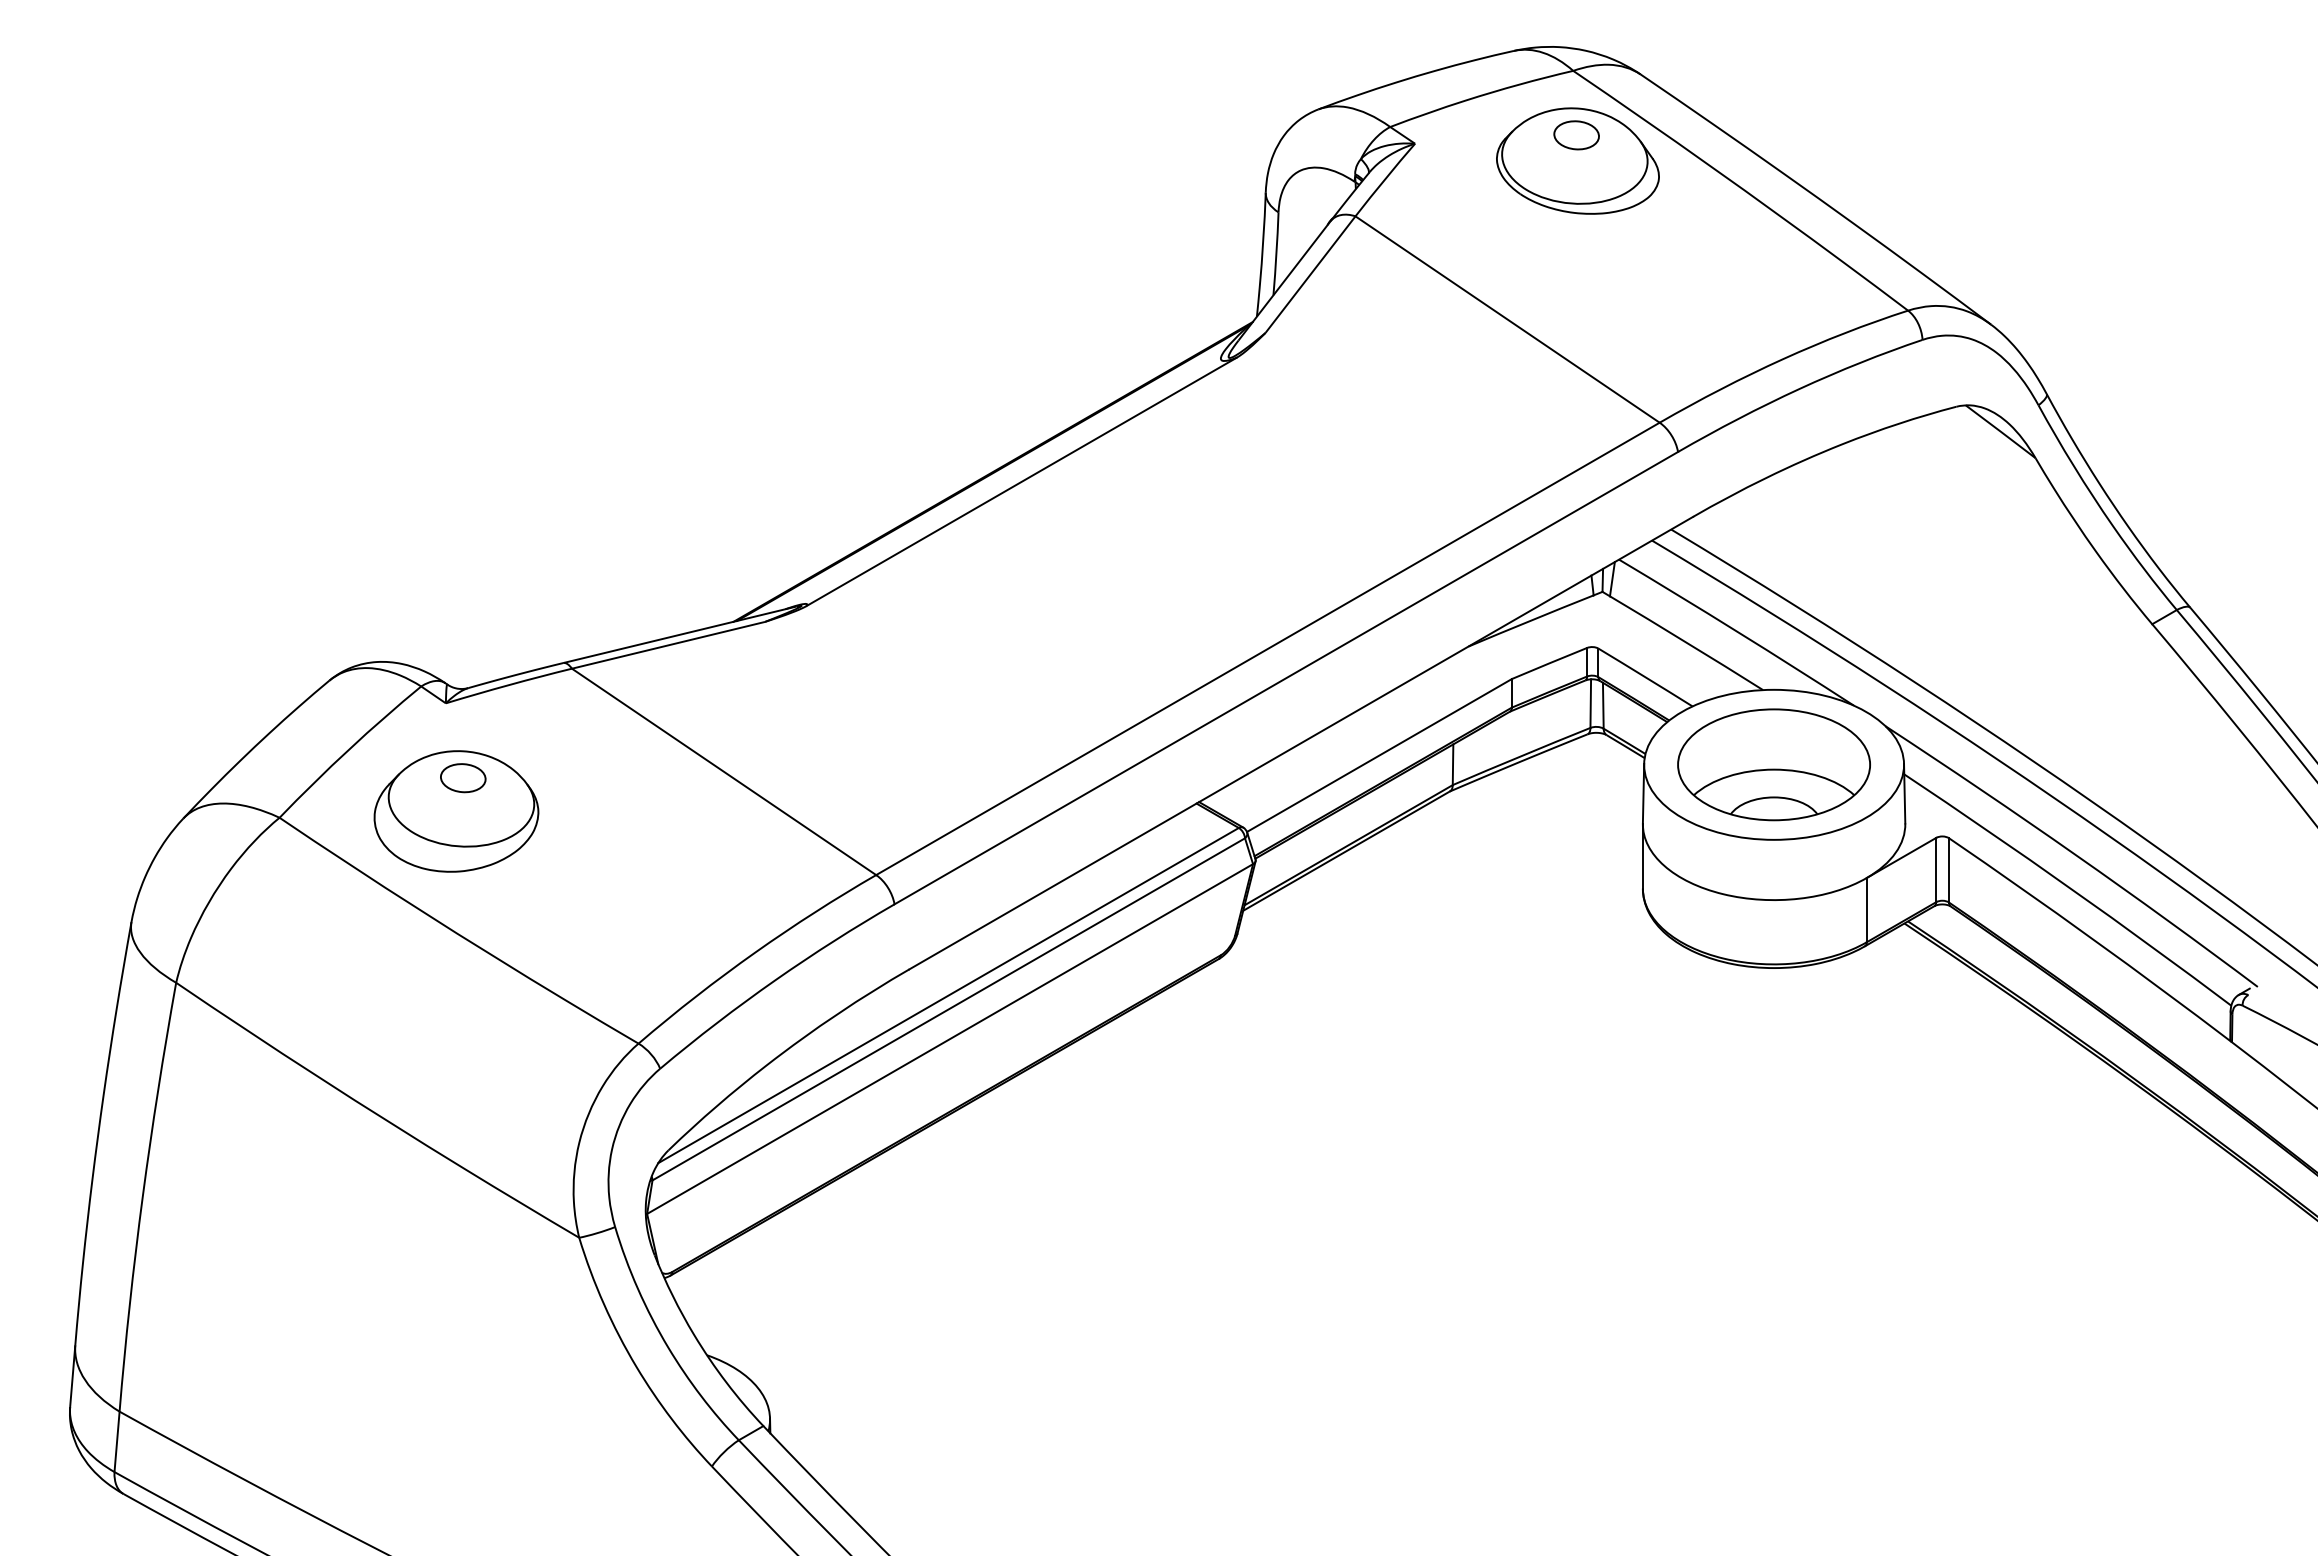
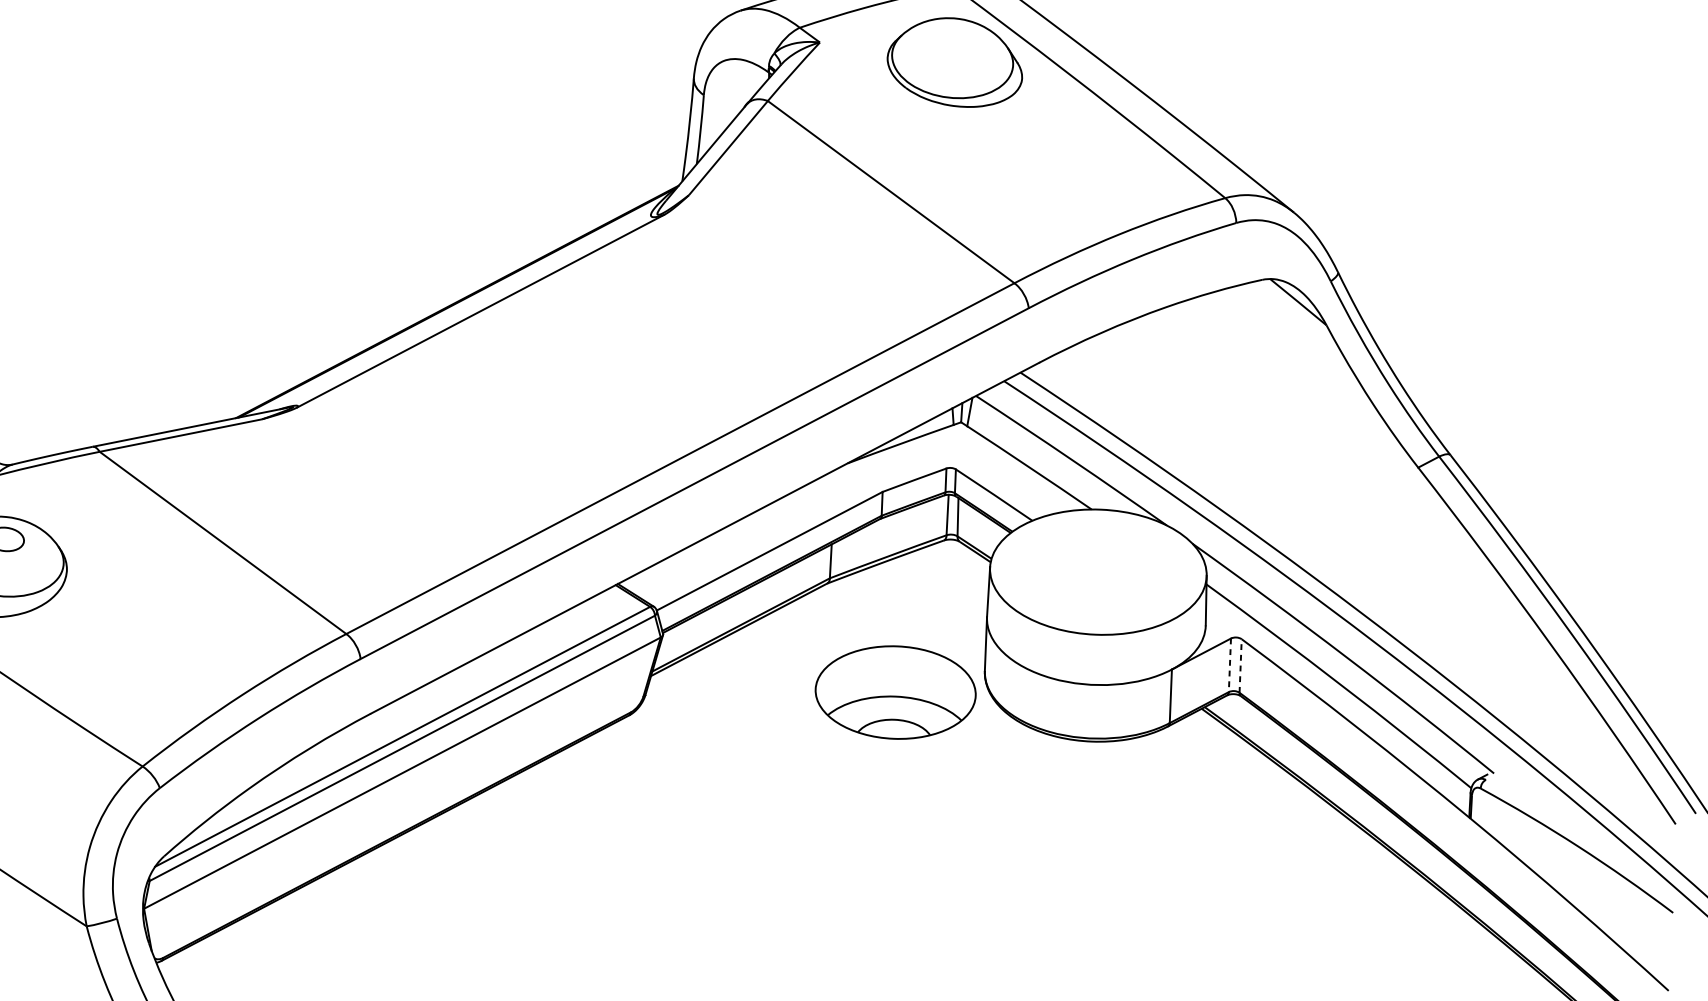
part: (1576, 135) -> (954, 41), removed
part: (1773, 764) -> (895, 692), moved
line: (1949, 869) -> (1241, 665), solid -> dashed
line: (1936, 870) -> (1230, 665), solid -> dashed

